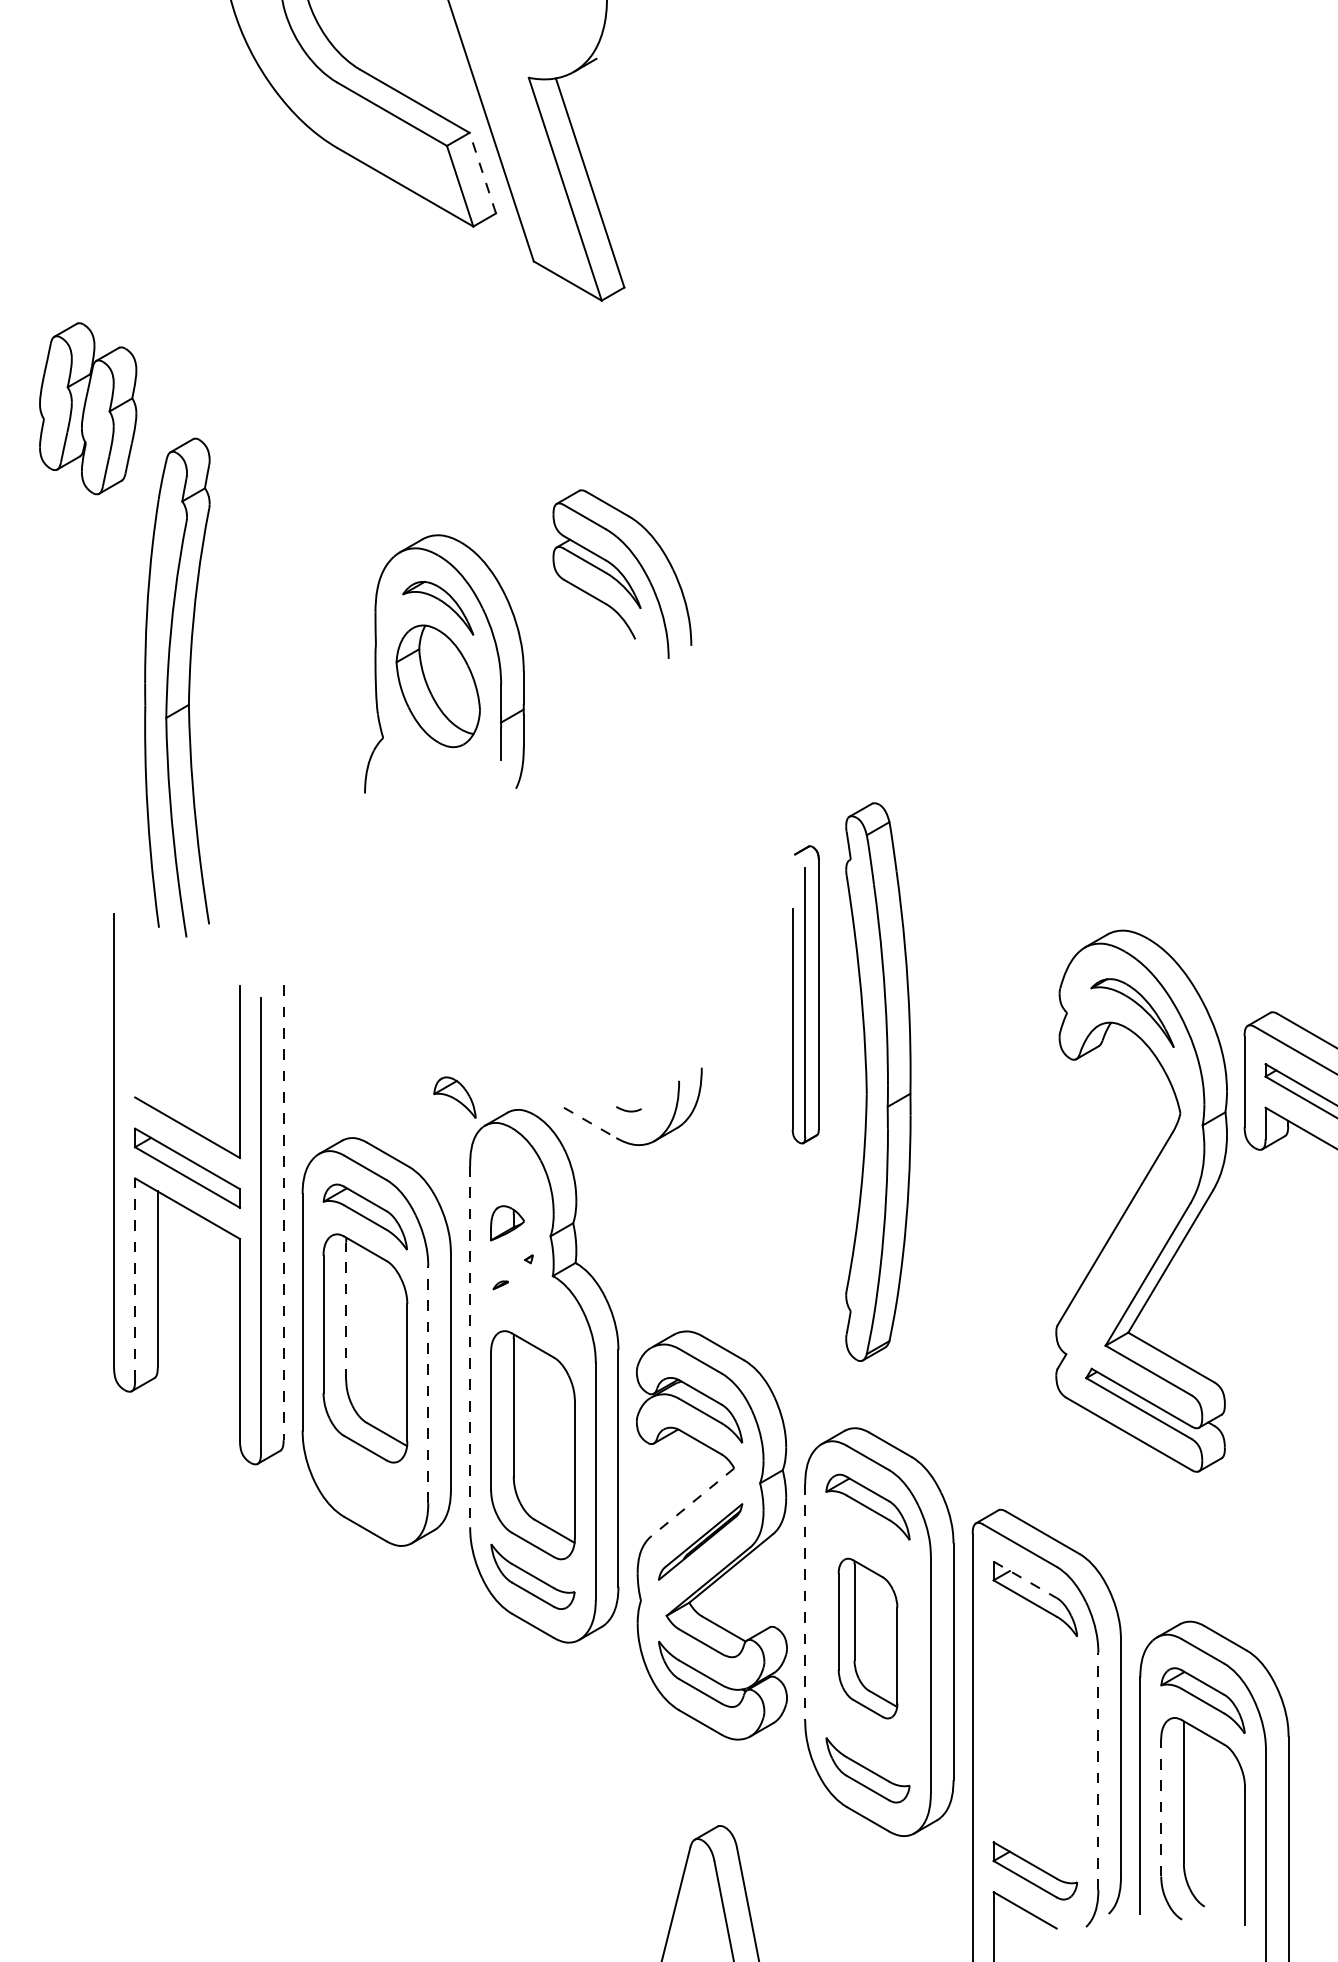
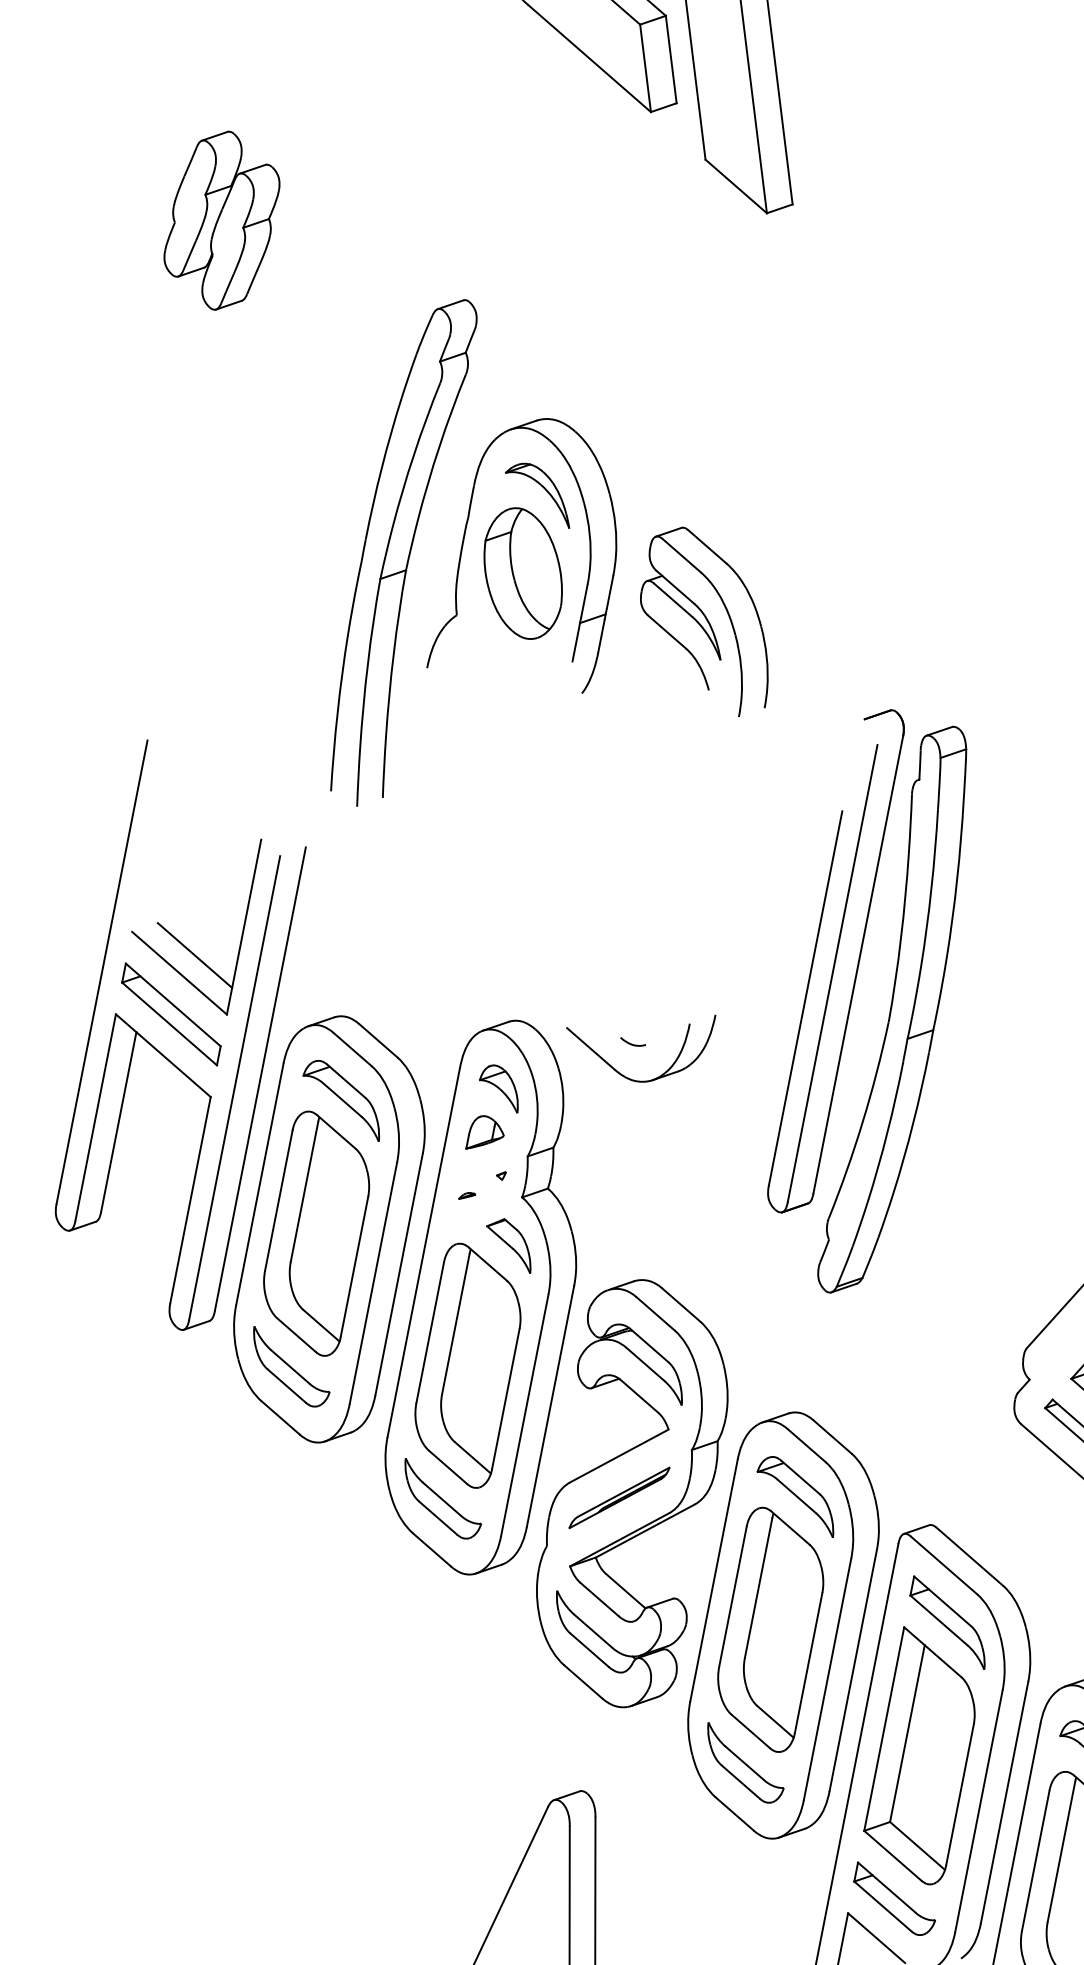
line: (482, 172) -> (671, 58), dashed -> solid
part: (622, 573) -> (708, 620), moved
part: (177, 687) -> (397, 550), moved
part: (805, 994) -> (835, 961), size x1.67
part: (878, 1081) -> (903, 1011), moved
part: (454, 1097) -> (499, 1087), moved
line: (198, 1107) -> (194, 954), added
line: (590, 1123) -> (590, 1049), dashed -> solid
line: (283, 1213) -> (260, 1079), dashed -> solid
line: (135, 1278) -> (96, 1116), dashed -> solid
line: (346, 1311) -> (304, 1192), dashed -> solid
part: (549, 1322) -> (509, 1244), added
line: (470, 1346) -> (424, 1252), dashed -> solid
line: (428, 1384) -> (373, 1283), dashed -> solid
part: (365, 1480) -> (290, 1368), added
line: (692, 1502) -> (619, 1456), dashed -> solid
line: (1025, 1580) -> (942, 1602), dashed -> solid
line: (805, 1602) -> (714, 1580), dashed -> solid
part: (867, 1638) -> (770, 1629), size x1.43
part: (1035, 1730) -> (923, 1756), added
line: (1098, 1771) -> (979, 1811), dashed -> solid
line: (1161, 1807) -> (1036, 1860), dashed -> solid

